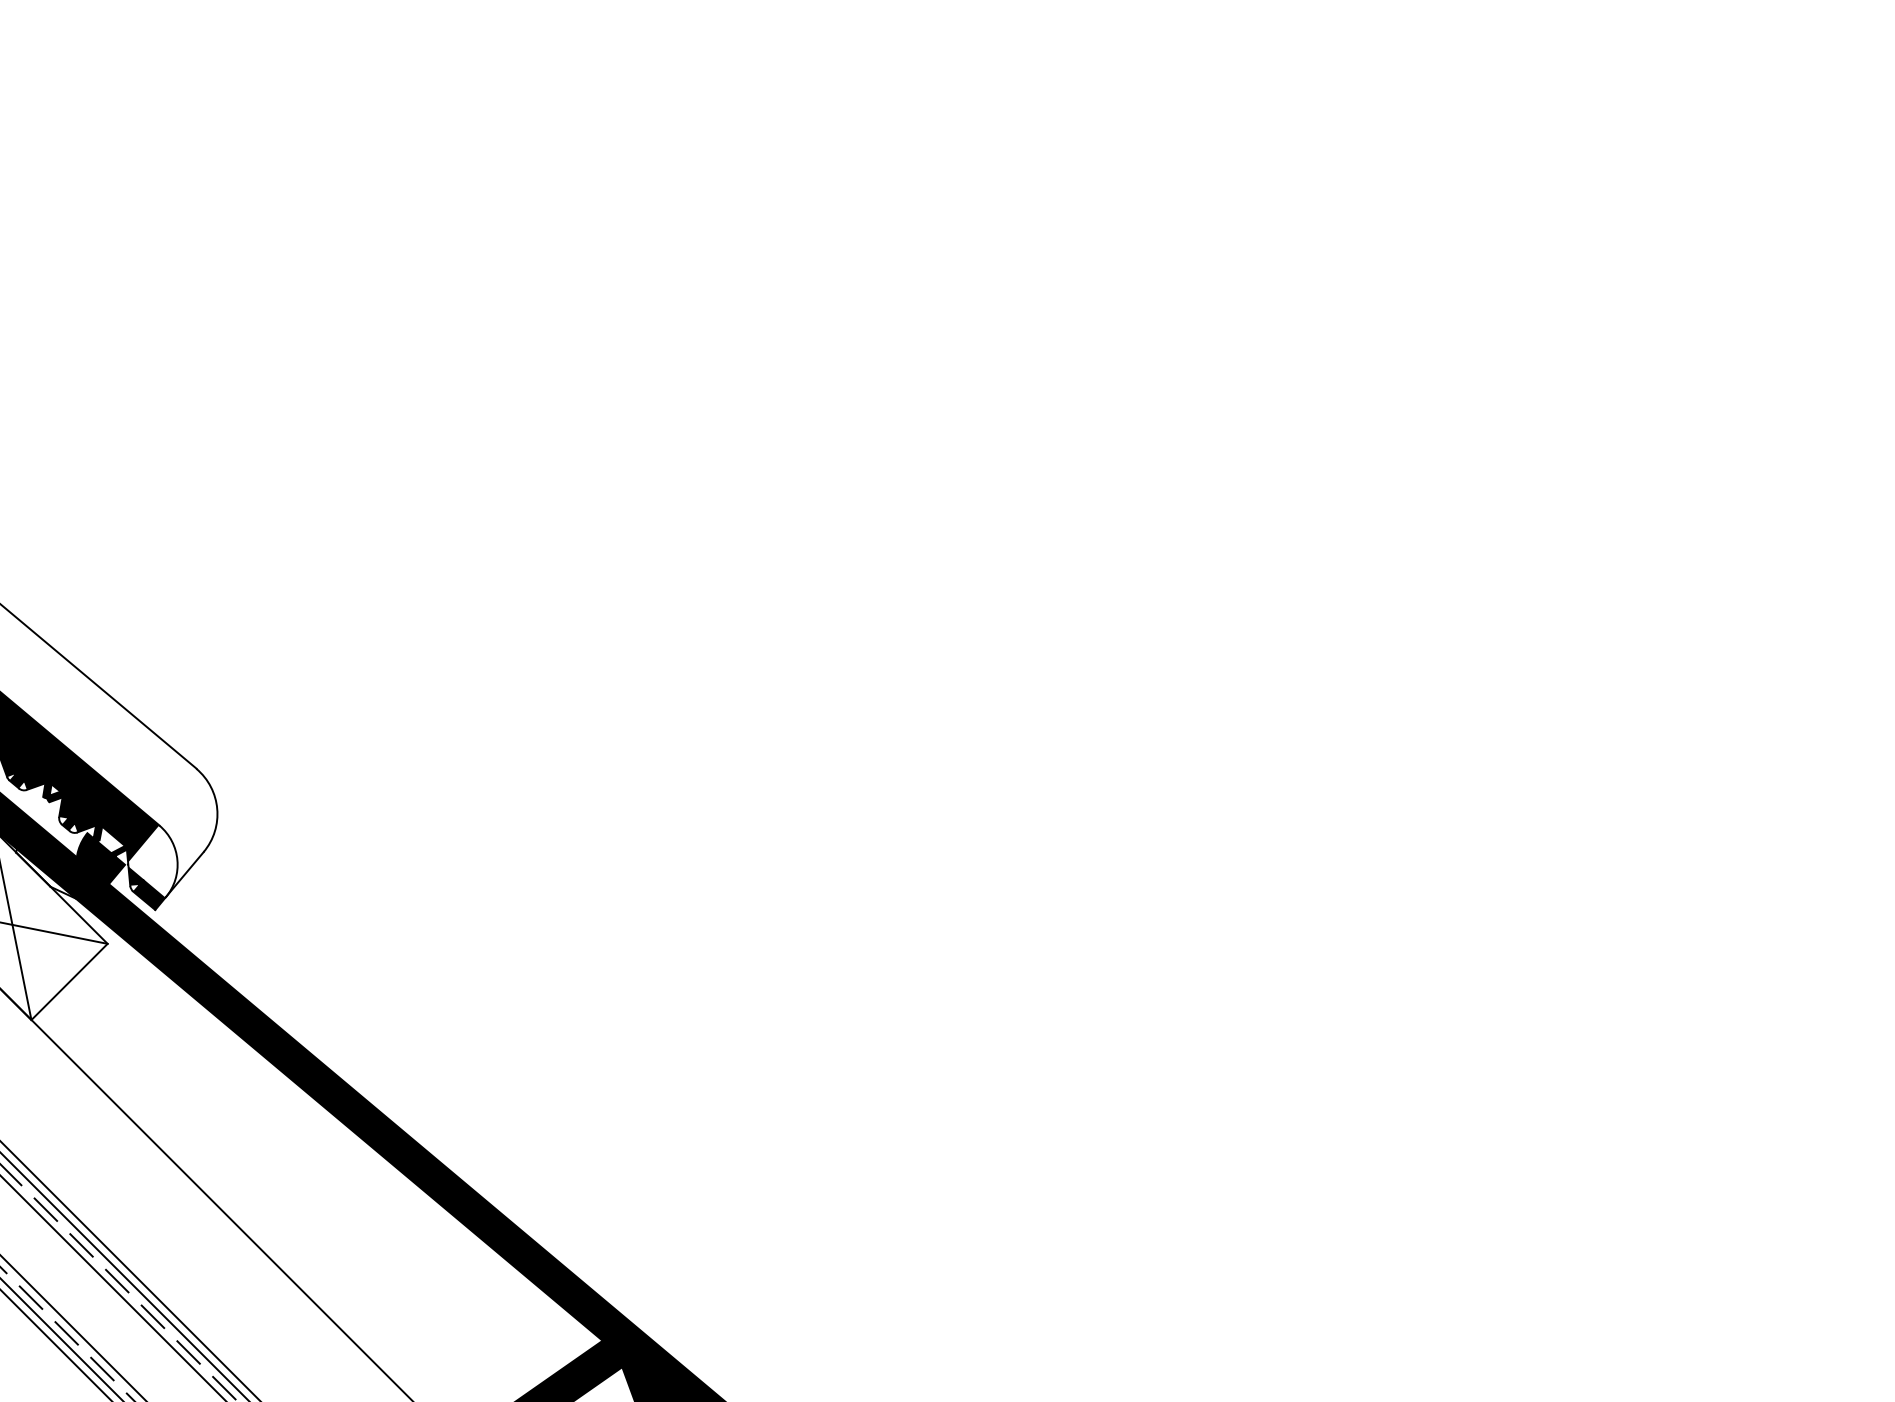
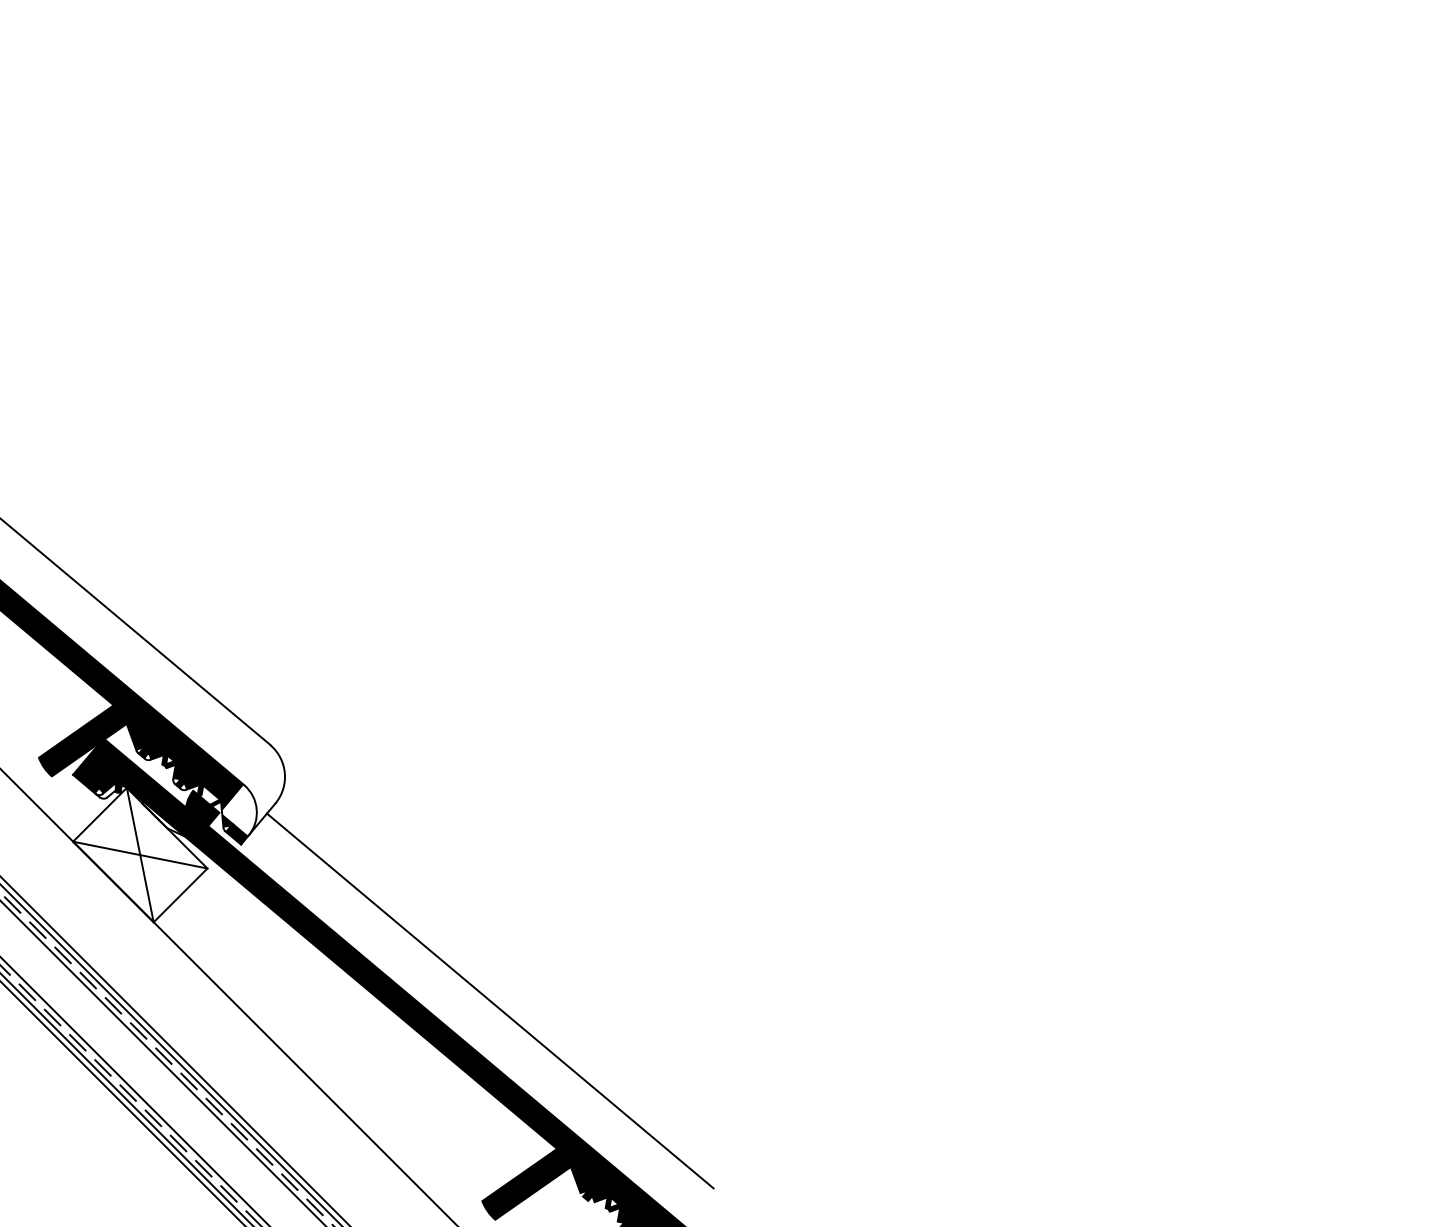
line: (507, 1130) -> (489, 1000), added

